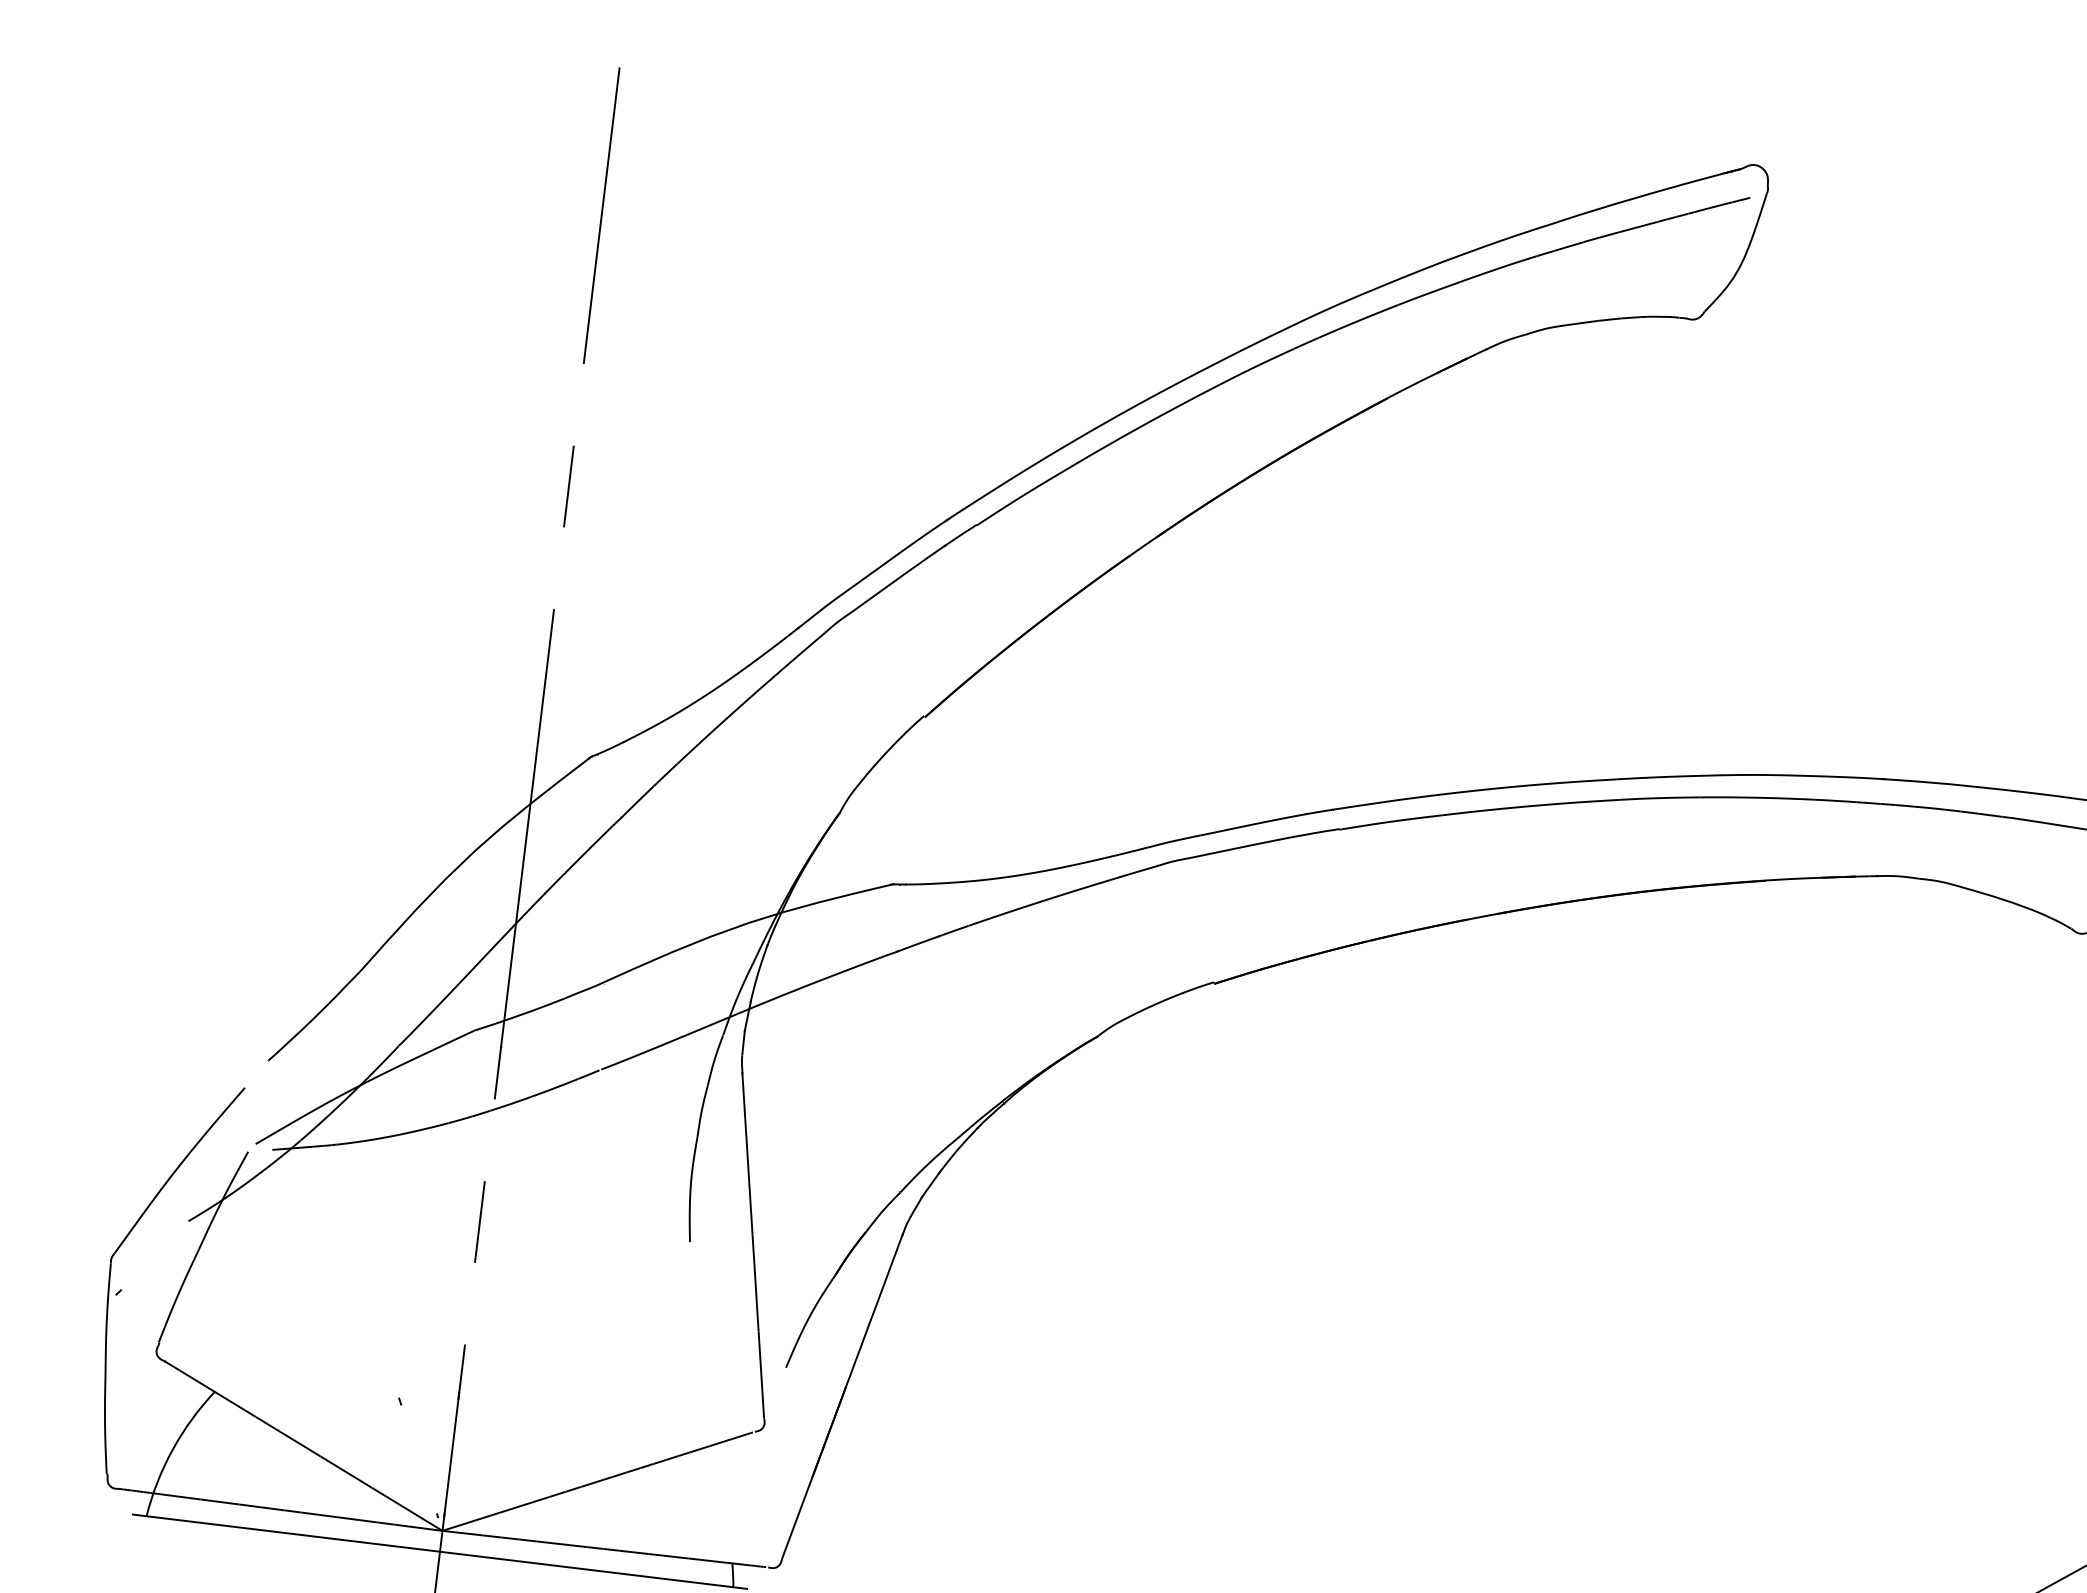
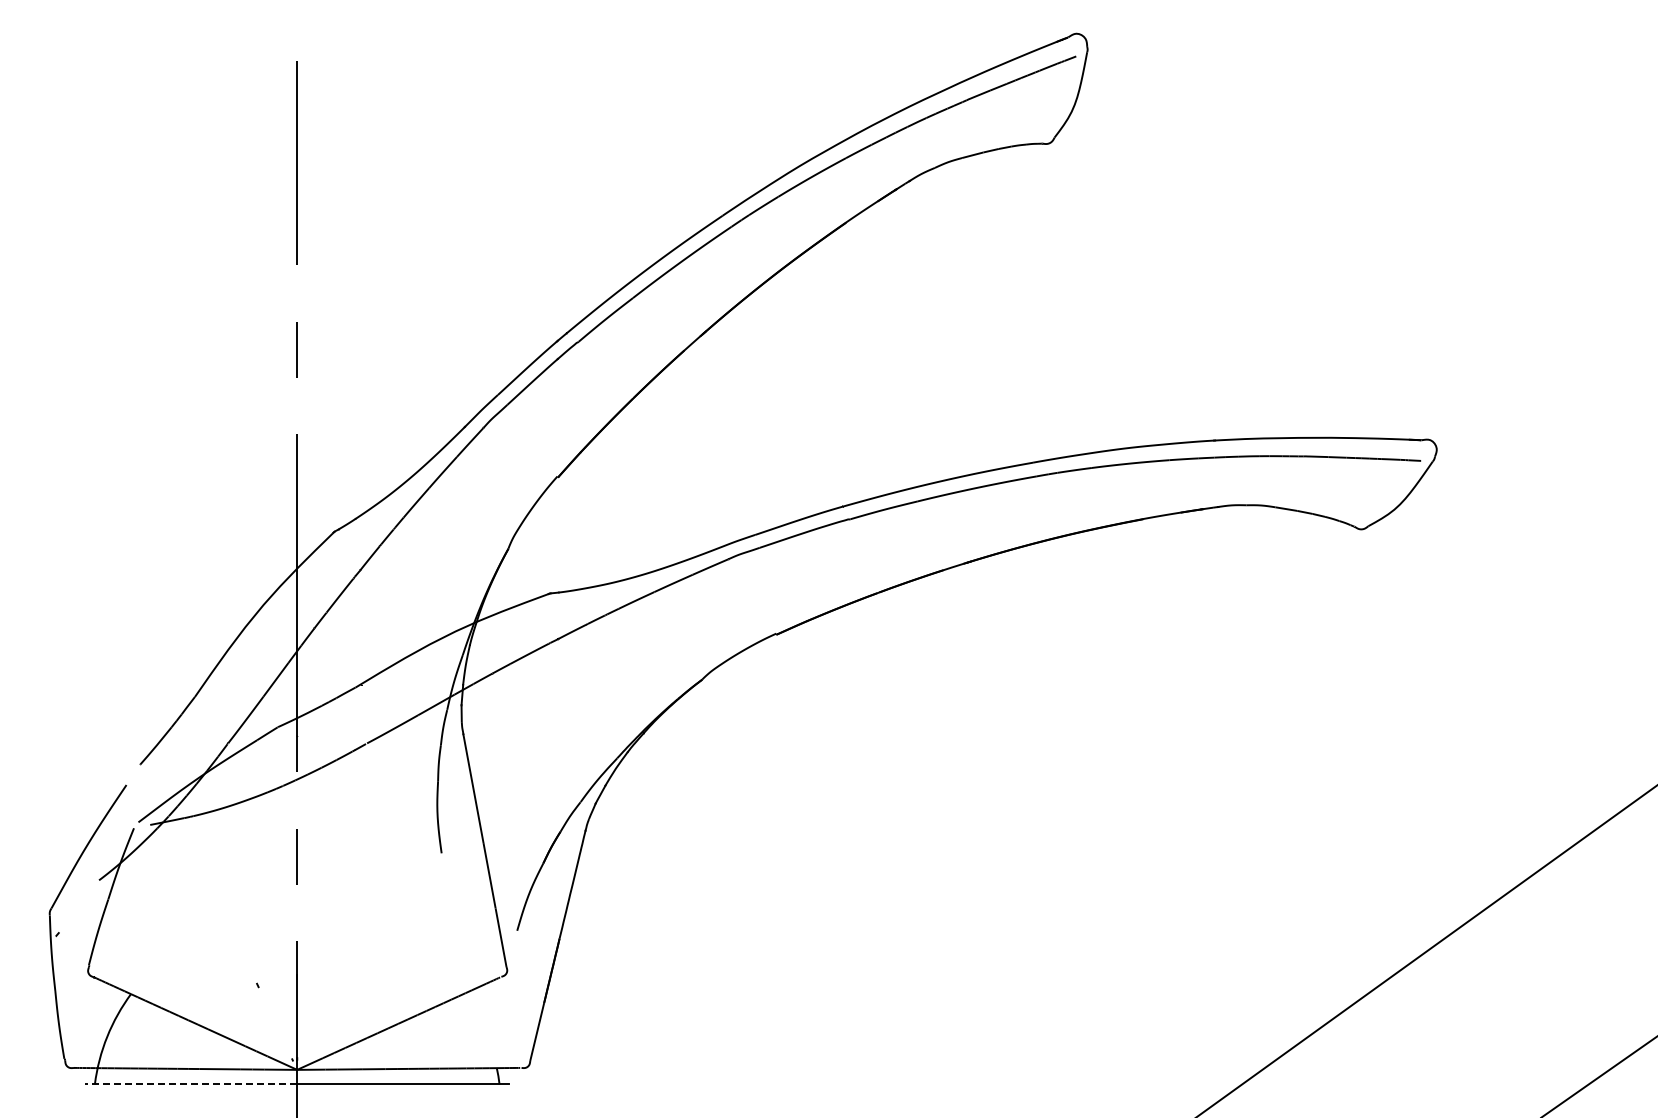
line: (286, 1533) -> (191, 1084), solid -> dashed

